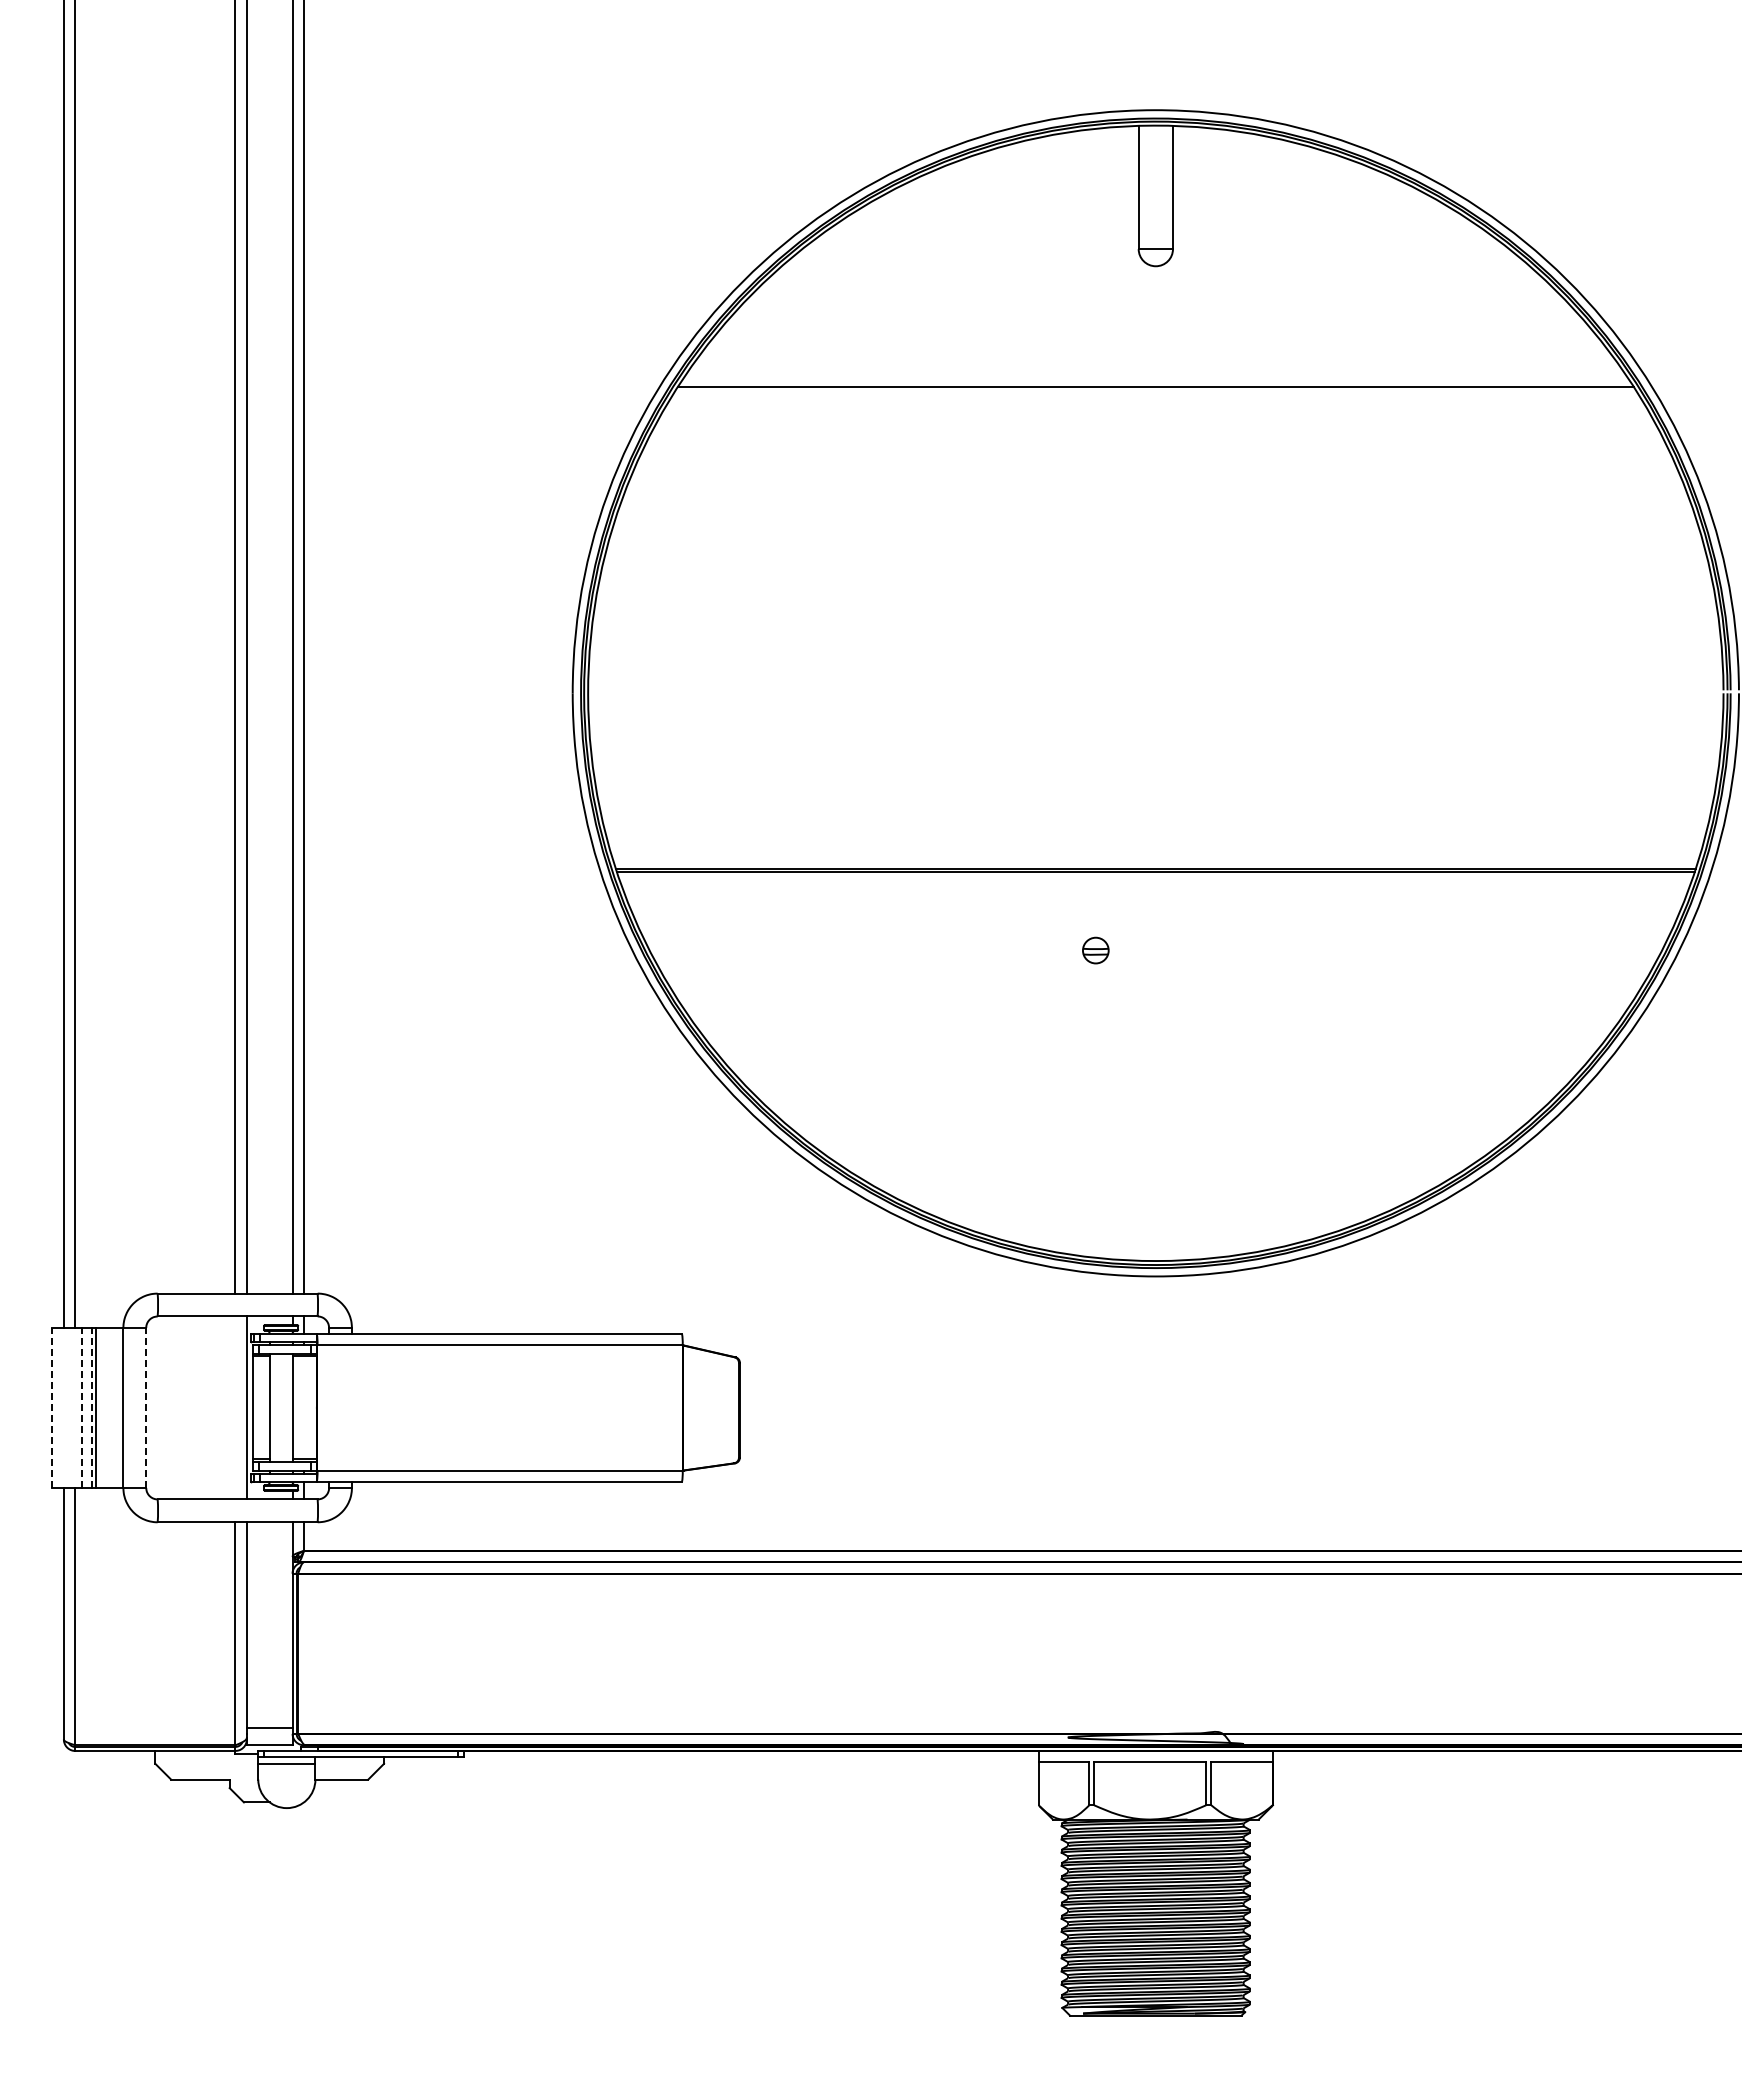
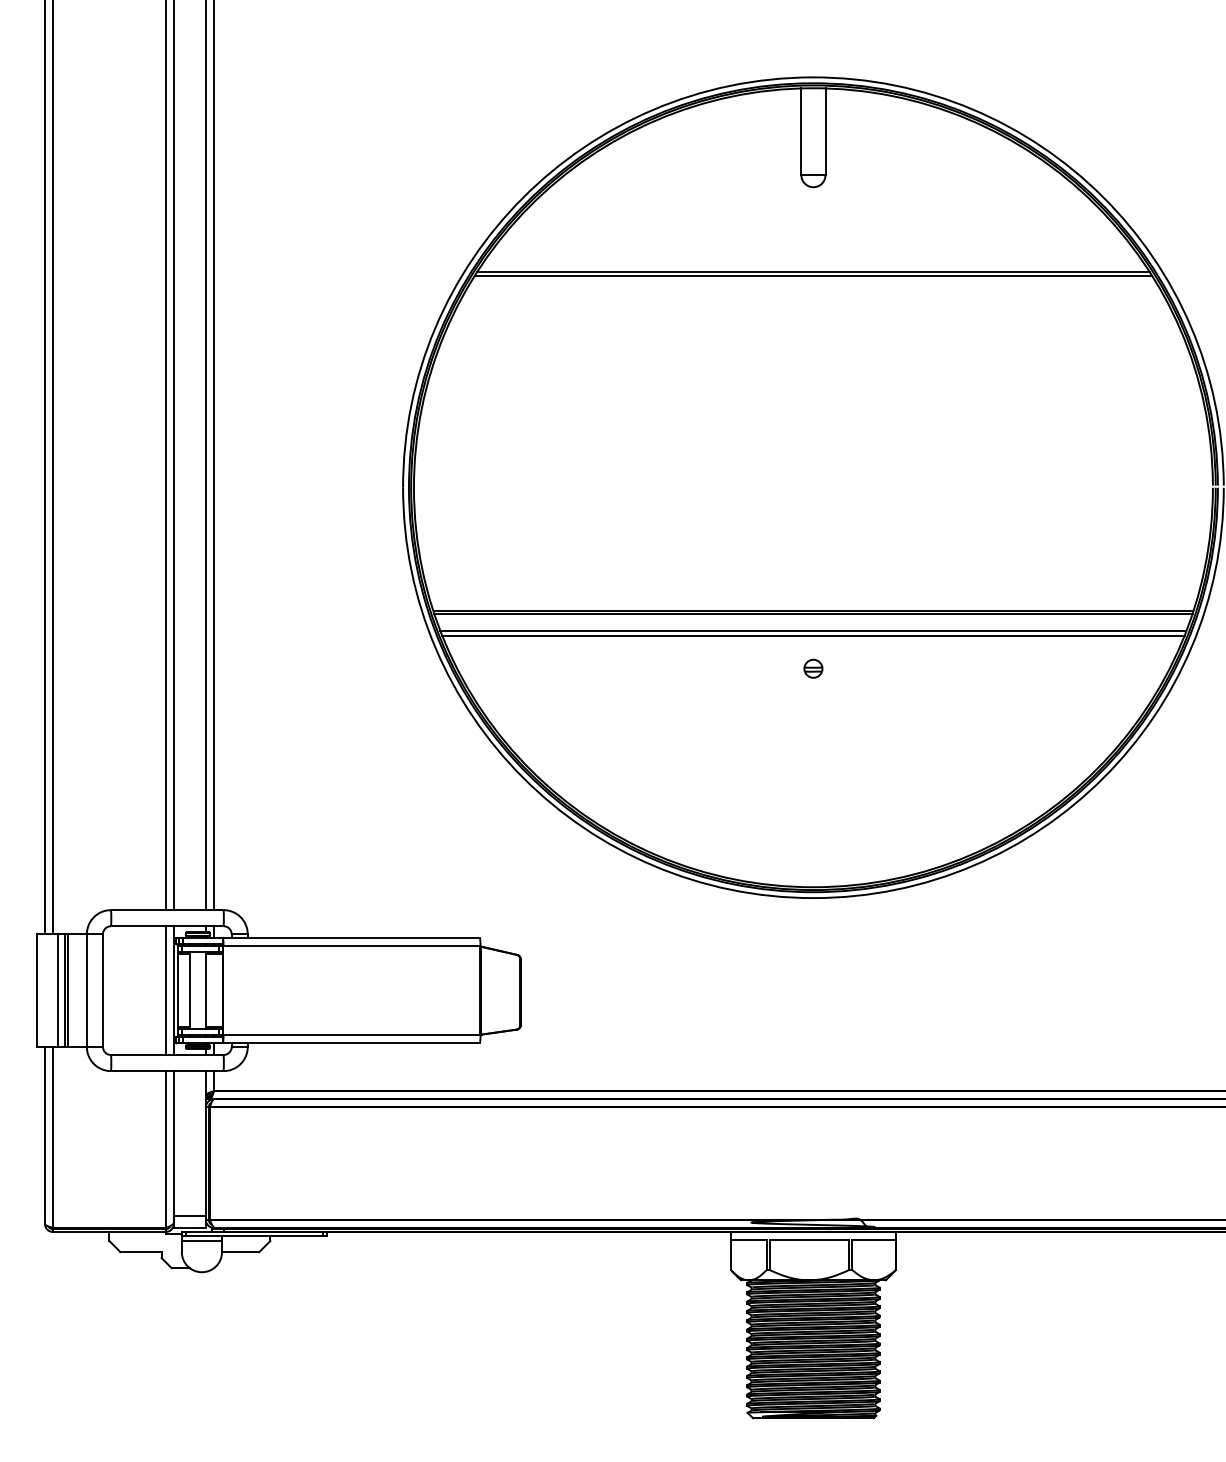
line: (1155, 391) -> (813, 275), added
line: (1155, 896) -> (813, 630), added
line: (1155, 903) -> (813, 635), added
part: (1095, 950) -> (813, 668), moved
line: (52, 1407) -> (37, 990), dashed -> solid
line: (81, 1407) -> (57, 990), dashed -> solid
line: (91, 1407) -> (64, 990), dashed -> solid
line: (146, 1407) -> (103, 990), dashed -> solid
line: (235, 1407) -> (165, 990), added

